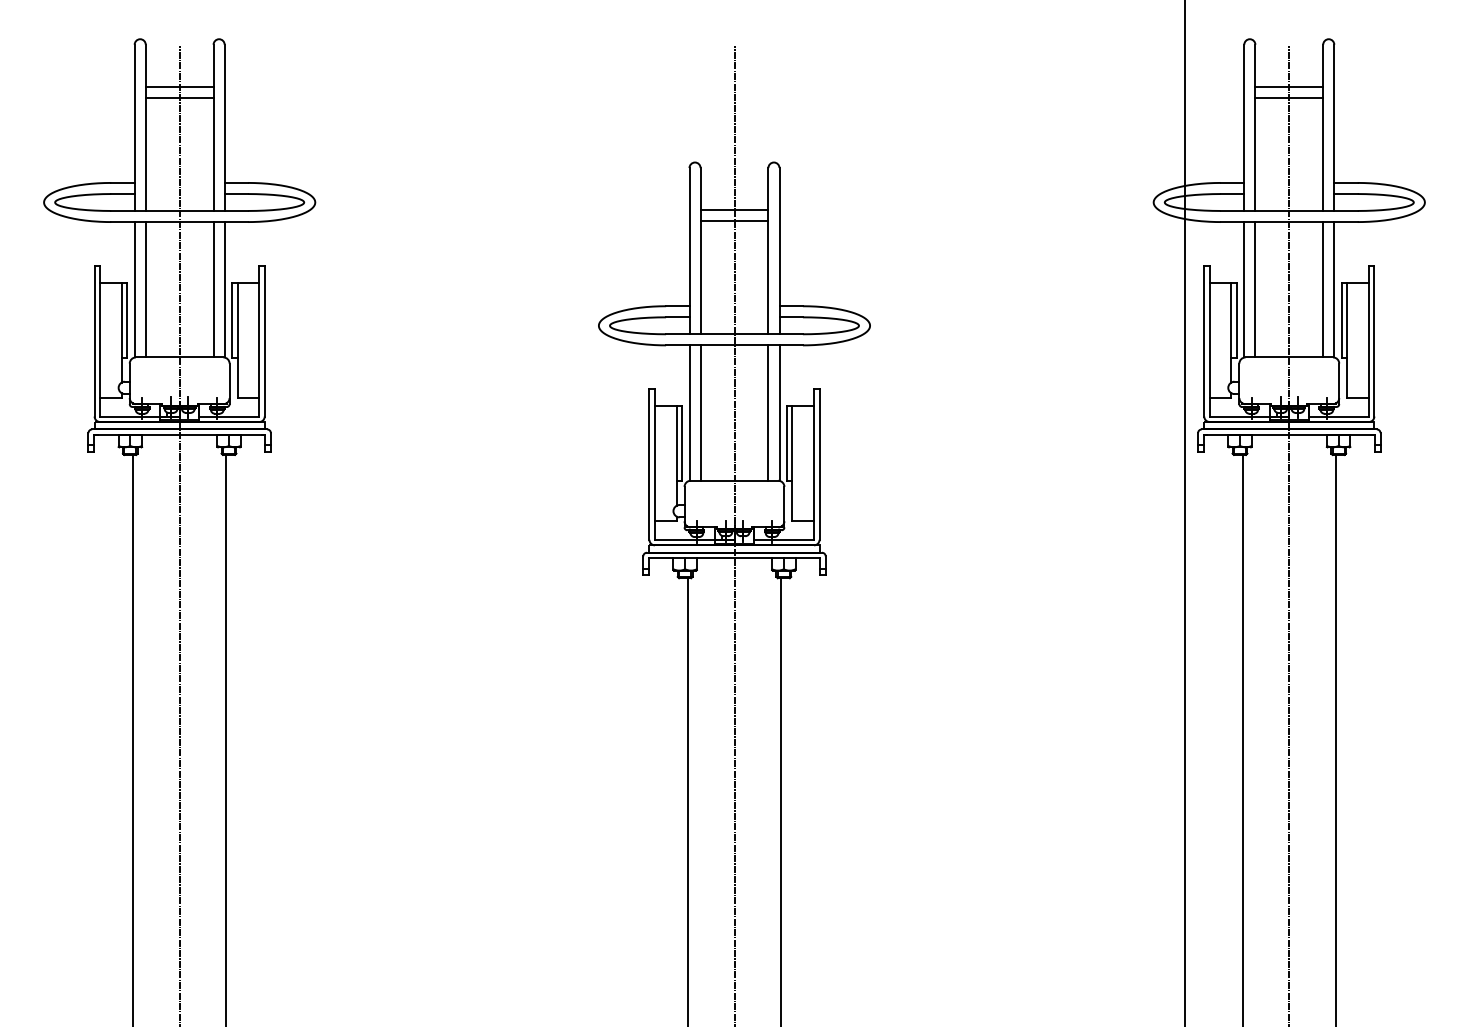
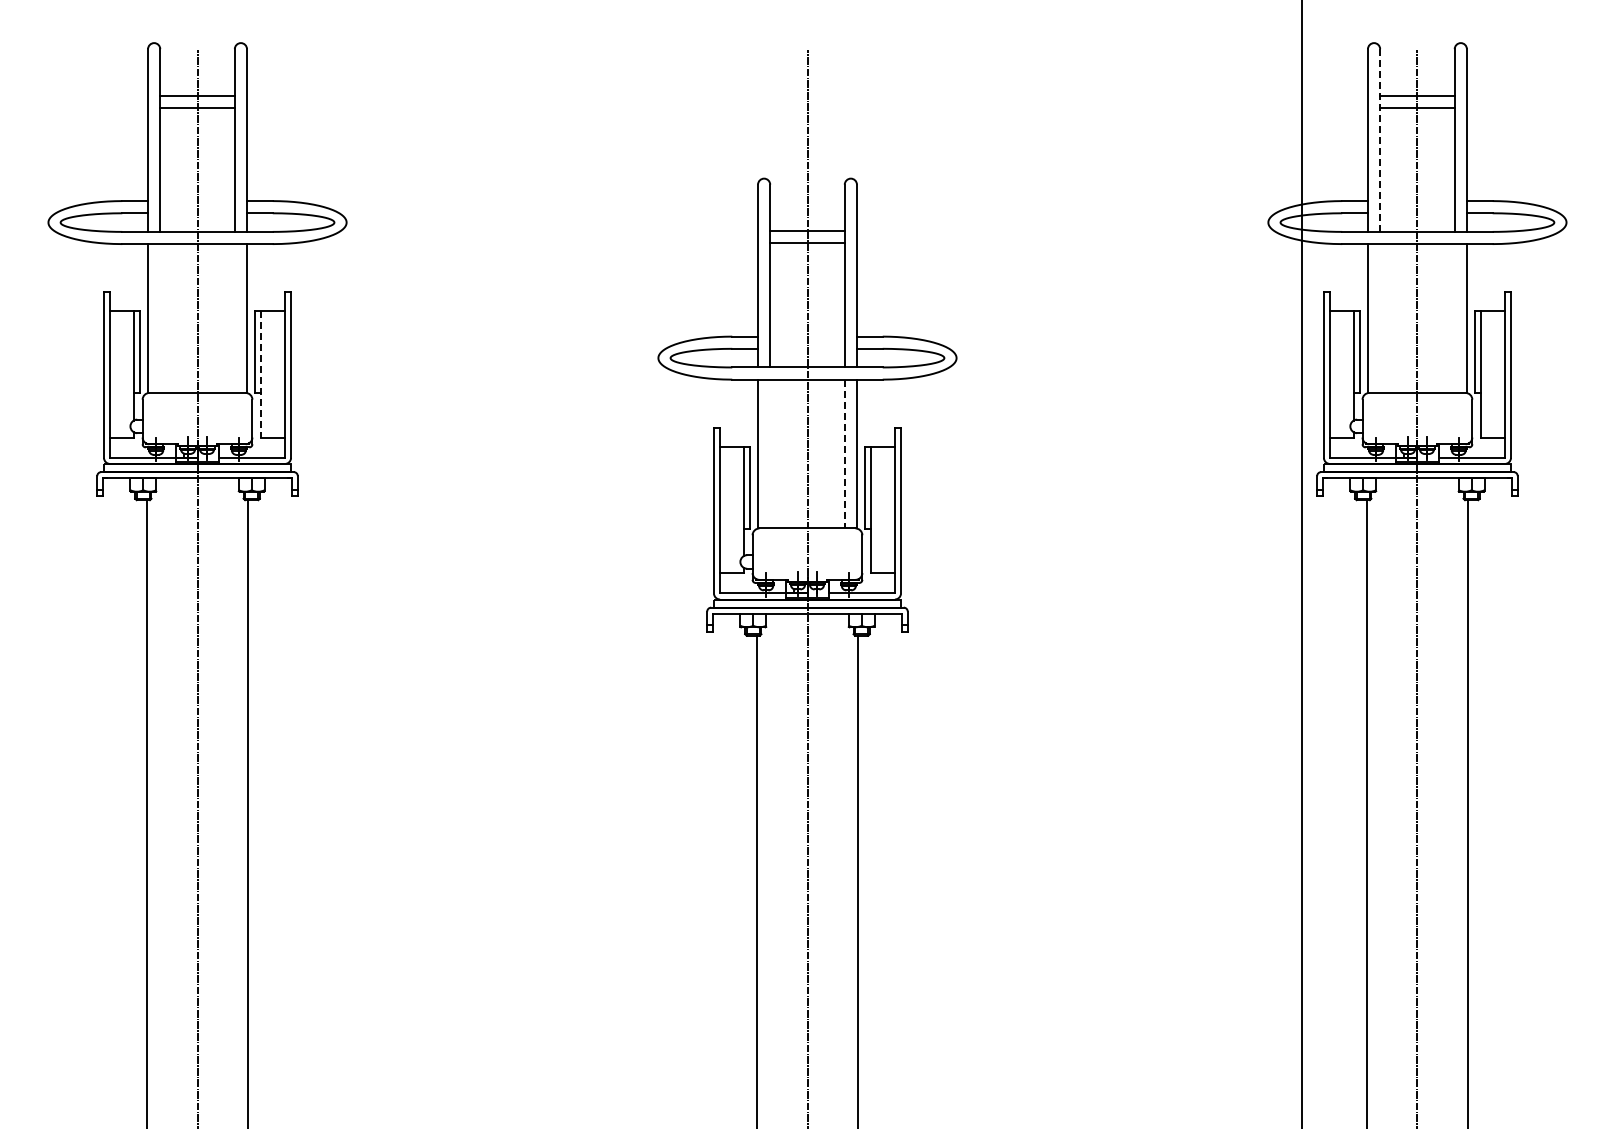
line: (1255, 128) -> (1380, 141), solid -> dashed
line: (145, 289) -> (160, 318), removed
line: (213, 289) -> (234, 318), removed
line: (1255, 289) -> (1380, 318), removed
line: (1323, 289) -> (1454, 318), removed
line: (237, 340) -> (261, 374), solid -> dashed
line: (700, 412) -> (770, 453), removed
line: (768, 413) -> (844, 454), solid -> dashed

